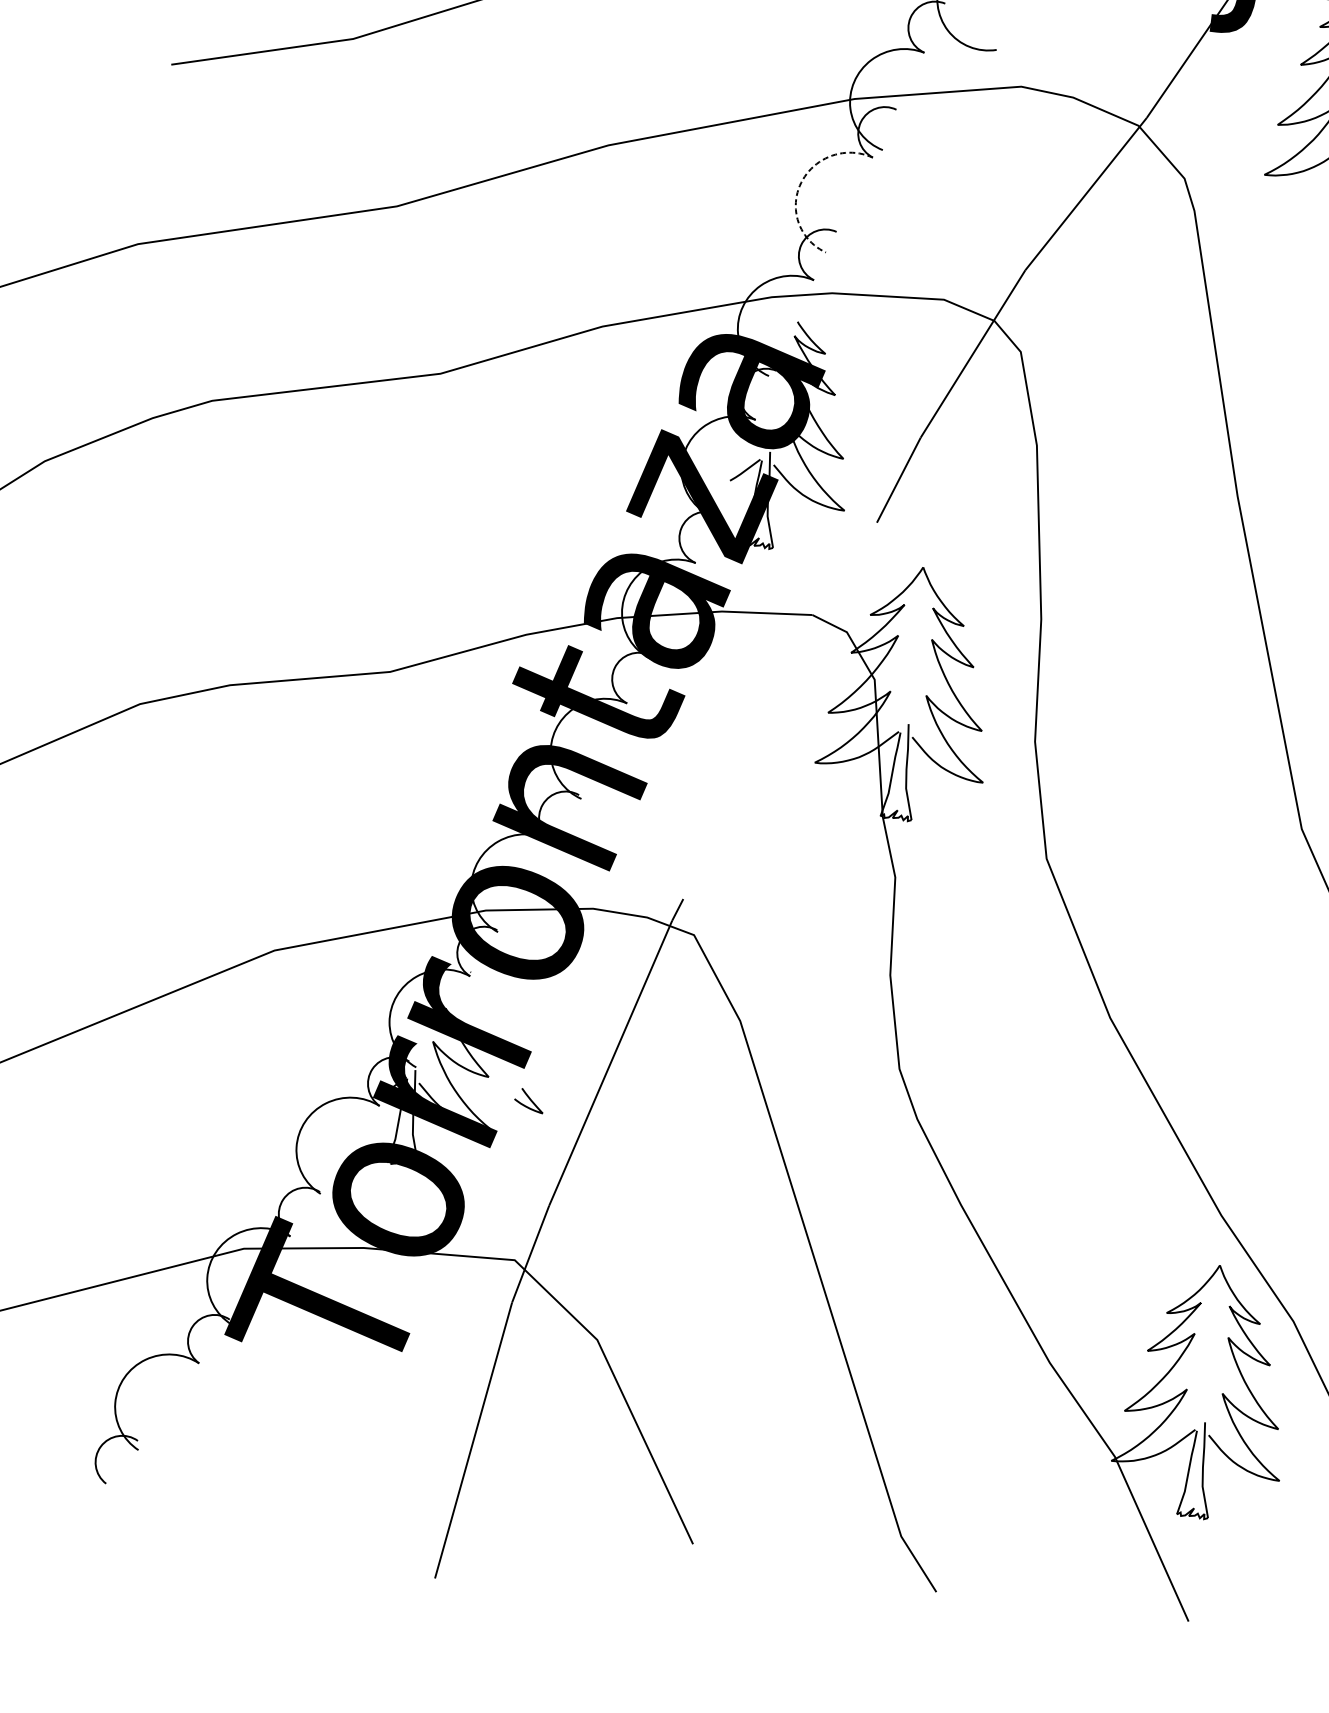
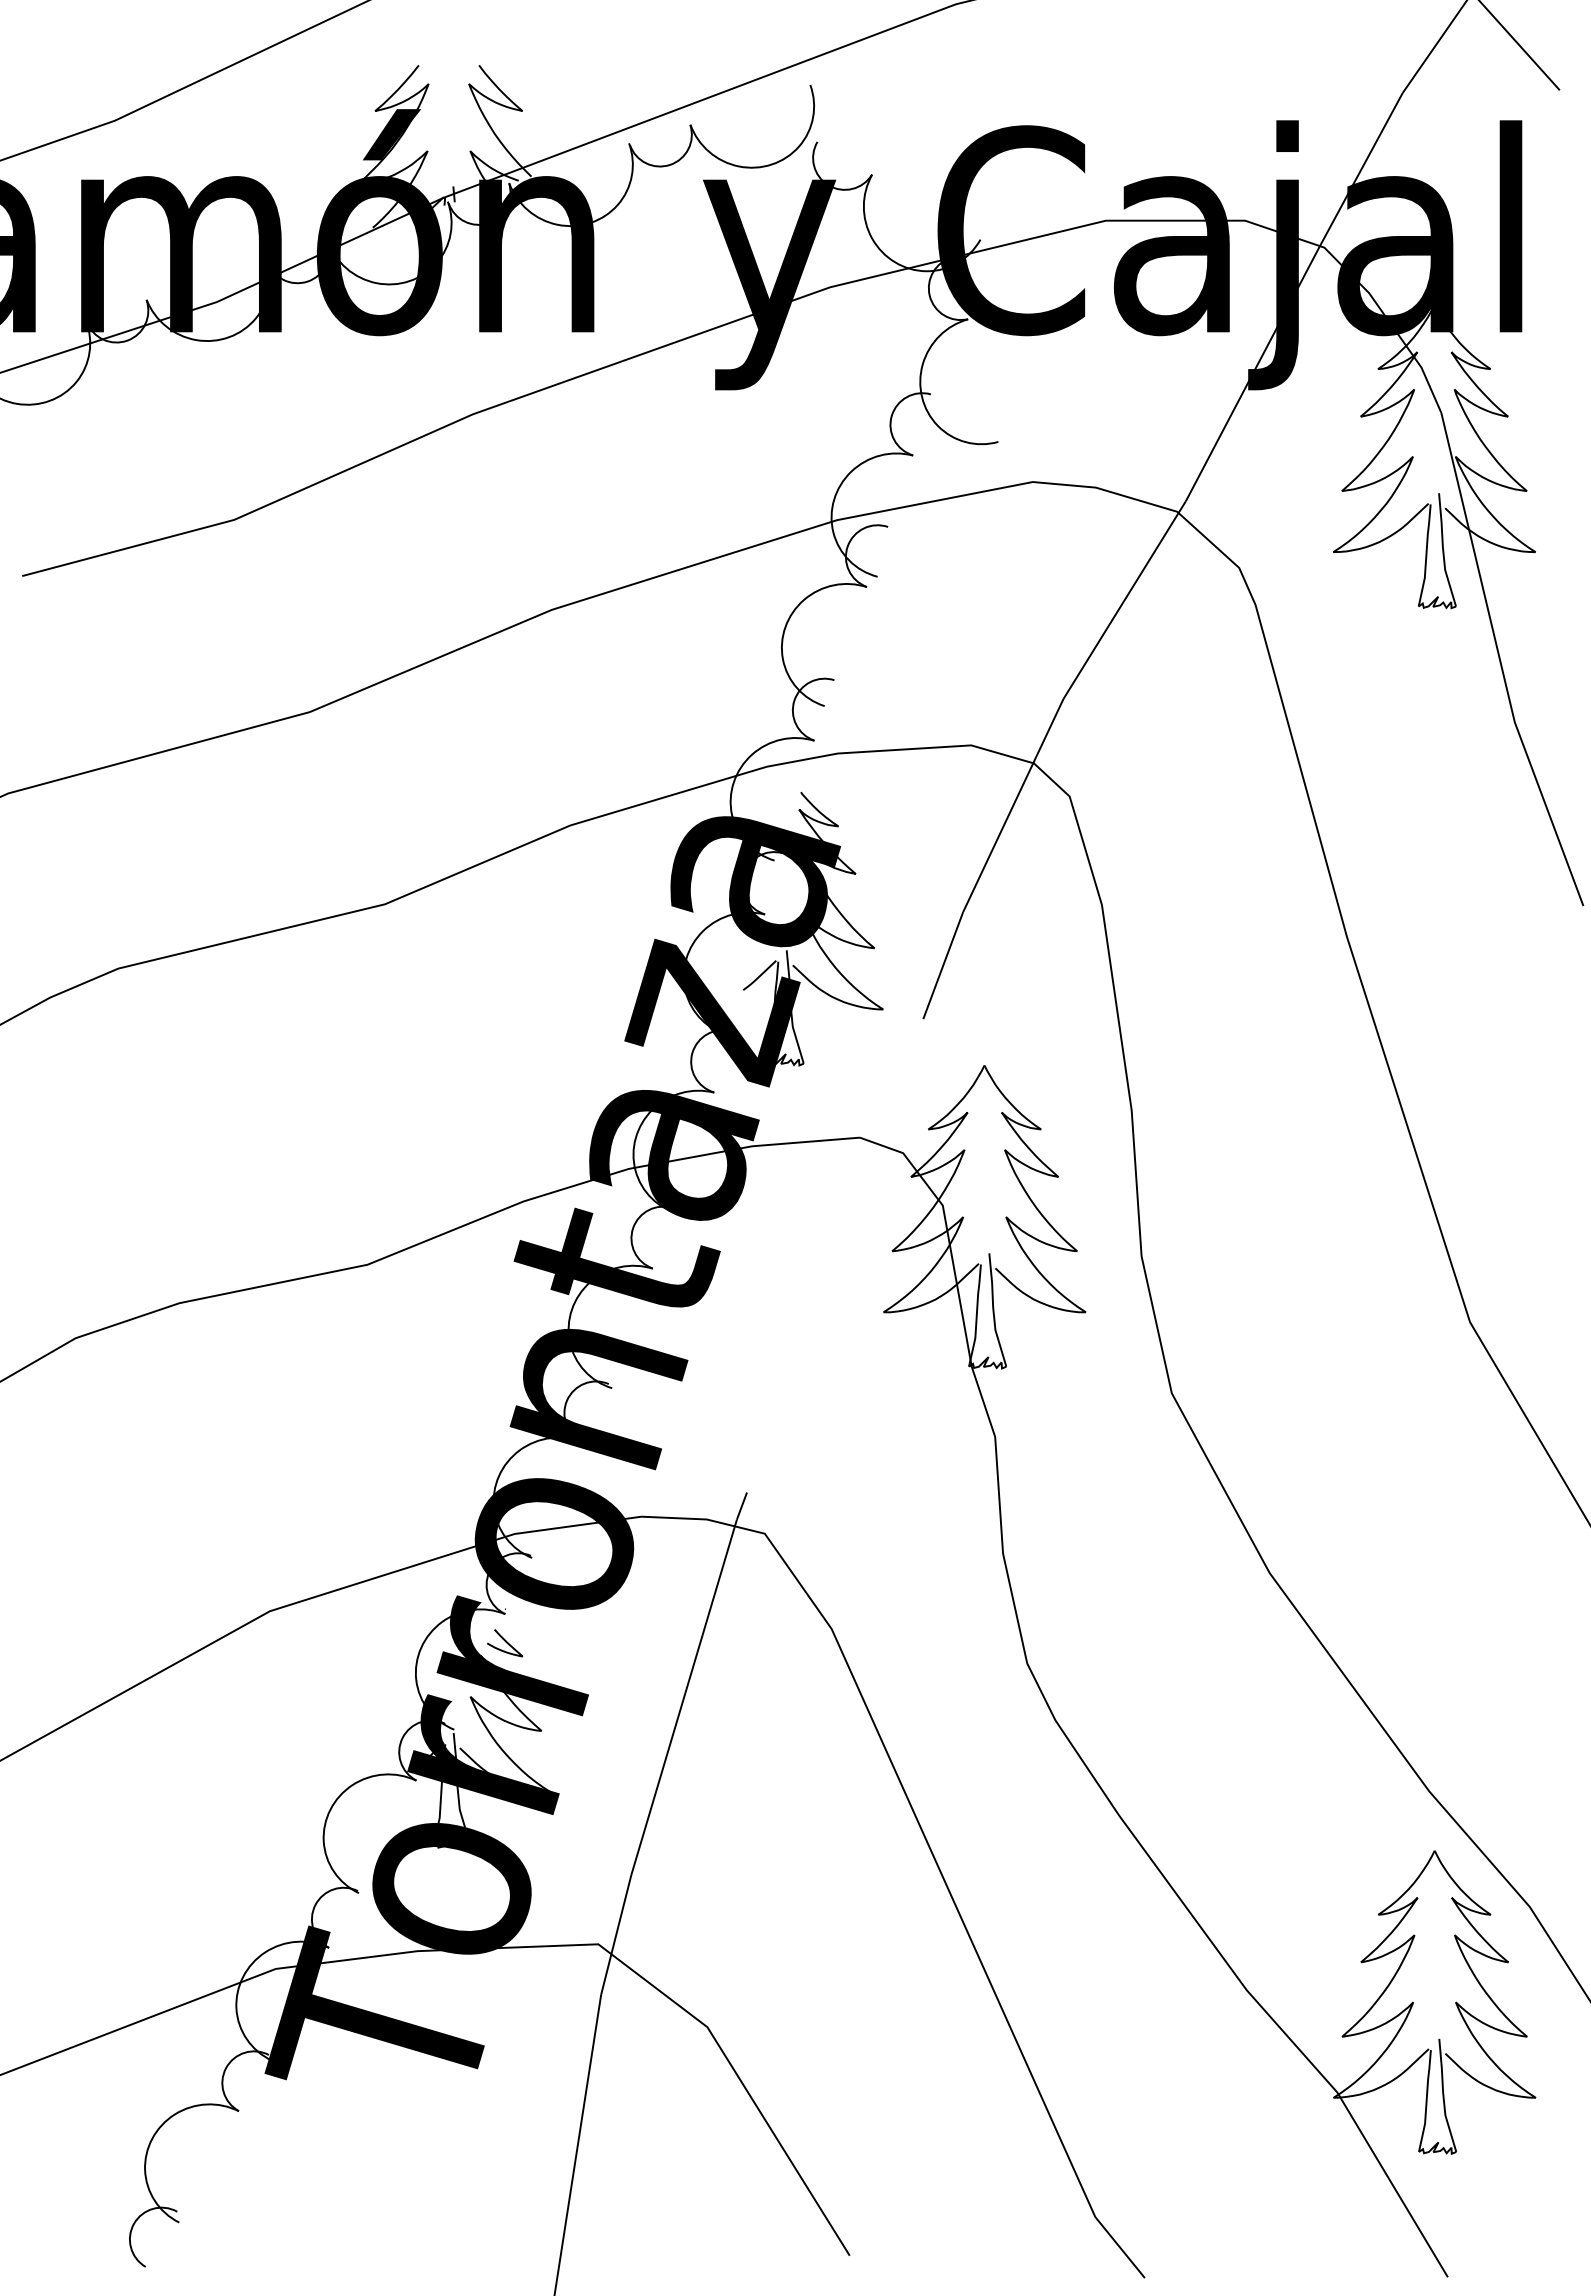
arc: (801, 182) -> (785, 626), dashed -> solid
curve: (529, 1100) -> (505, 1642), moved

